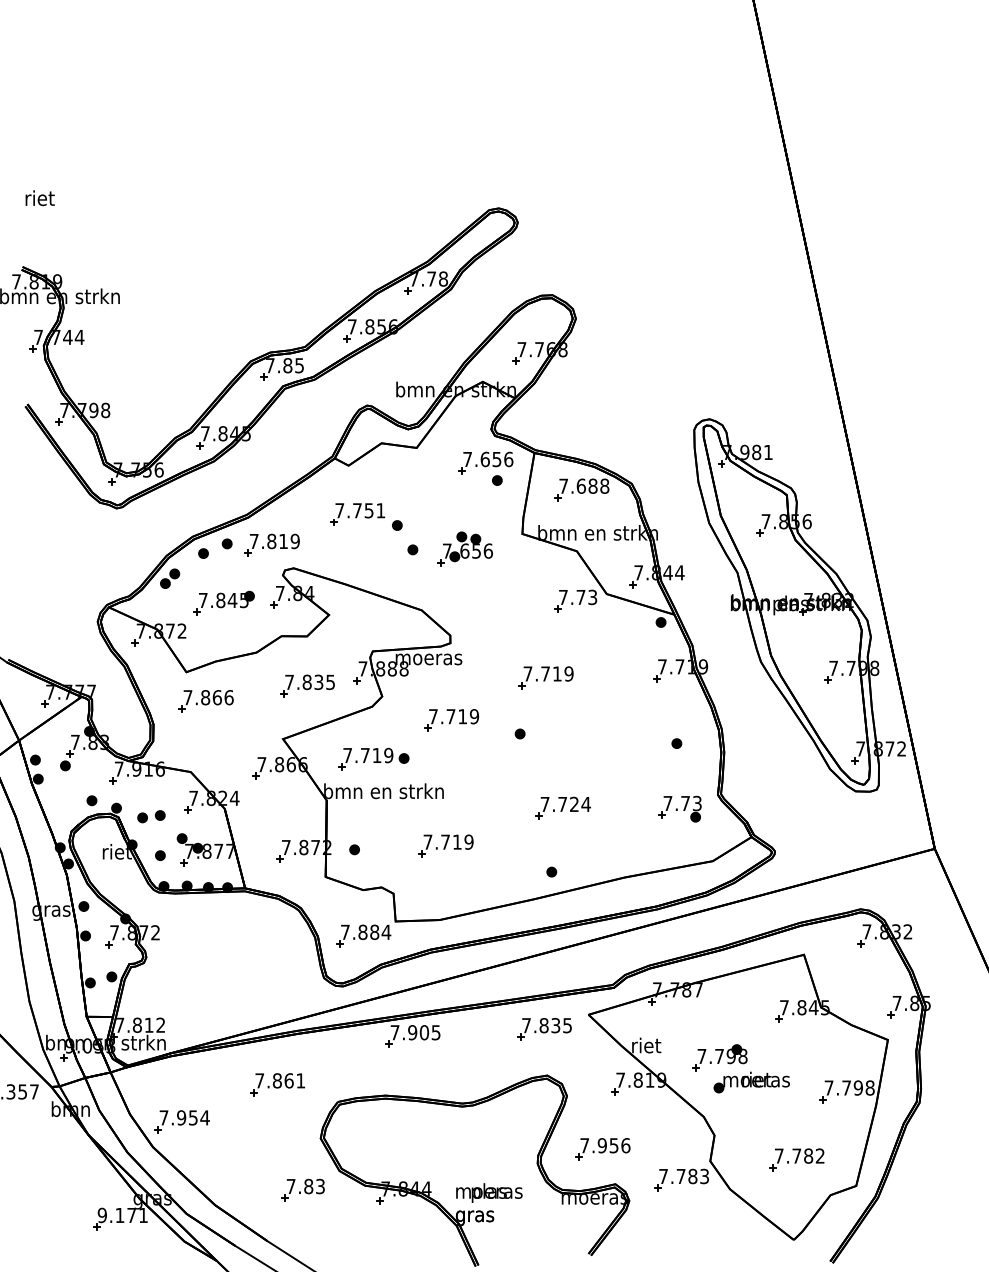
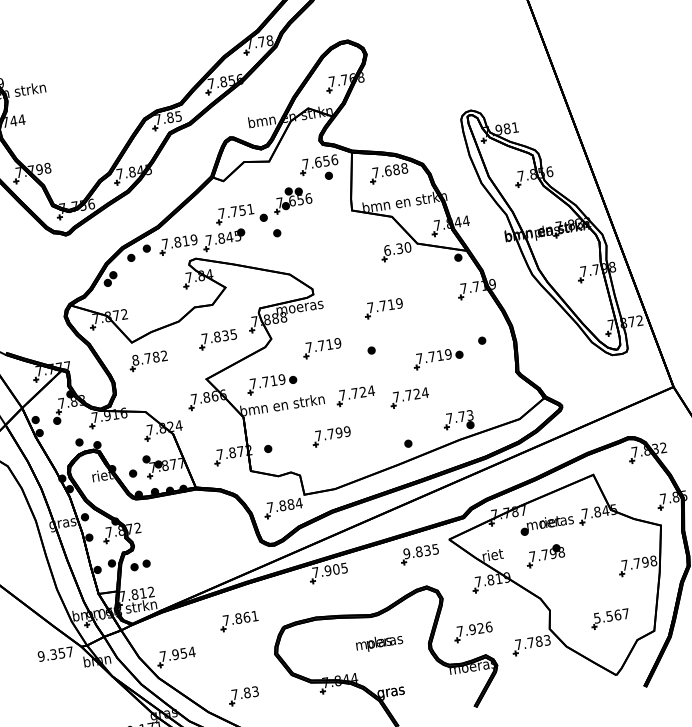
part: (464, 548) -> (291, 199), moved
text: (578, 597) -> (398, 249), 7.73 -> 6.30
part: (223, 602) -> (223, 239), moved
text: (208, 697) -> (150, 357), 7.866 -> 8.782
part: (611, 758) -> (438, 358), added
part: (487, 793) -> (355, 395), added
part: (679, 808) -> (458, 420), moved
part: (151, 816) -> (140, 565), moved
text: (456, 841) -> (338, 432), 7.719 -> 7.799
text: (526, 1025) -> (406, 553), 7.835 -> 9.835
part: (751, 1082) -> (546, 524), moved
text: (613, 1145) -> (480, 628), 7.956 -> 7.926
text: (799, 1155) -> (611, 615), 7.782 -> 5.567
part: (302, 1189) -> (243, 695), moved
text: (489, 1192) -> (379, 642), moved

